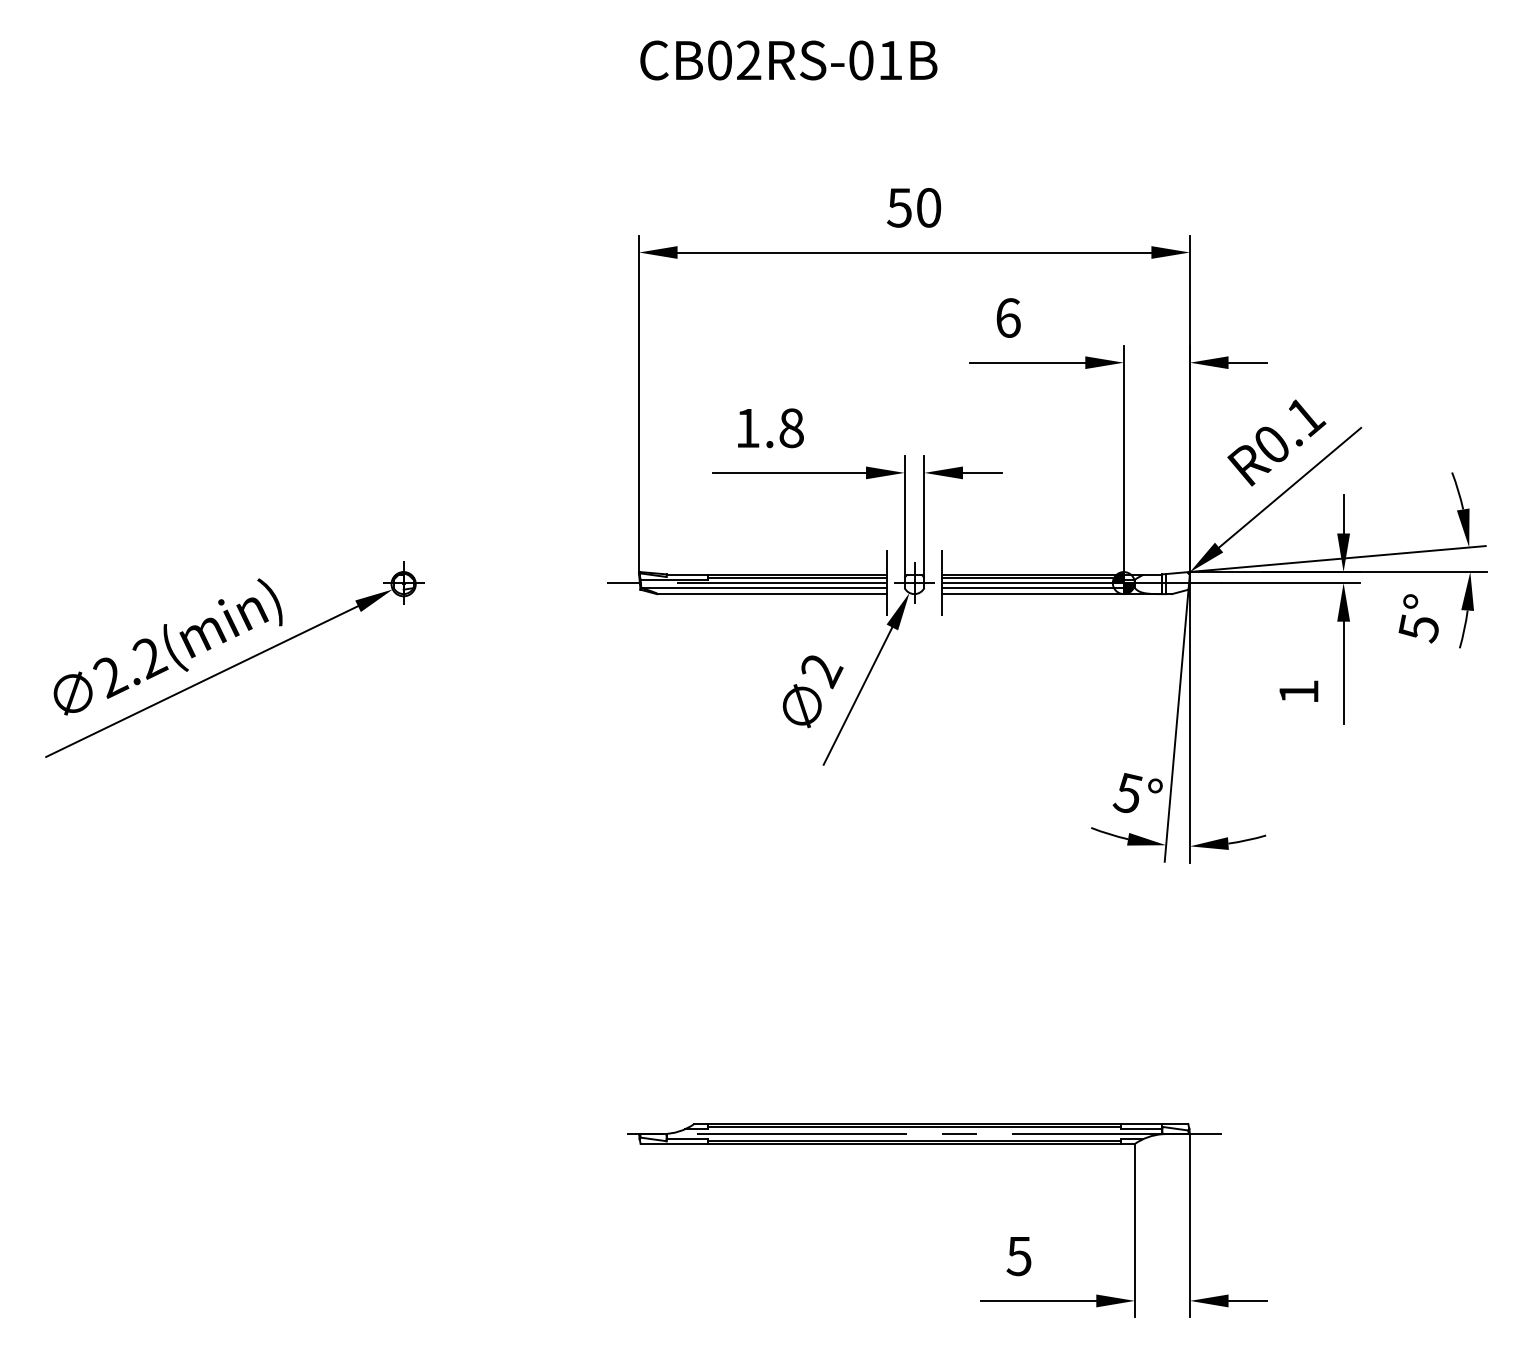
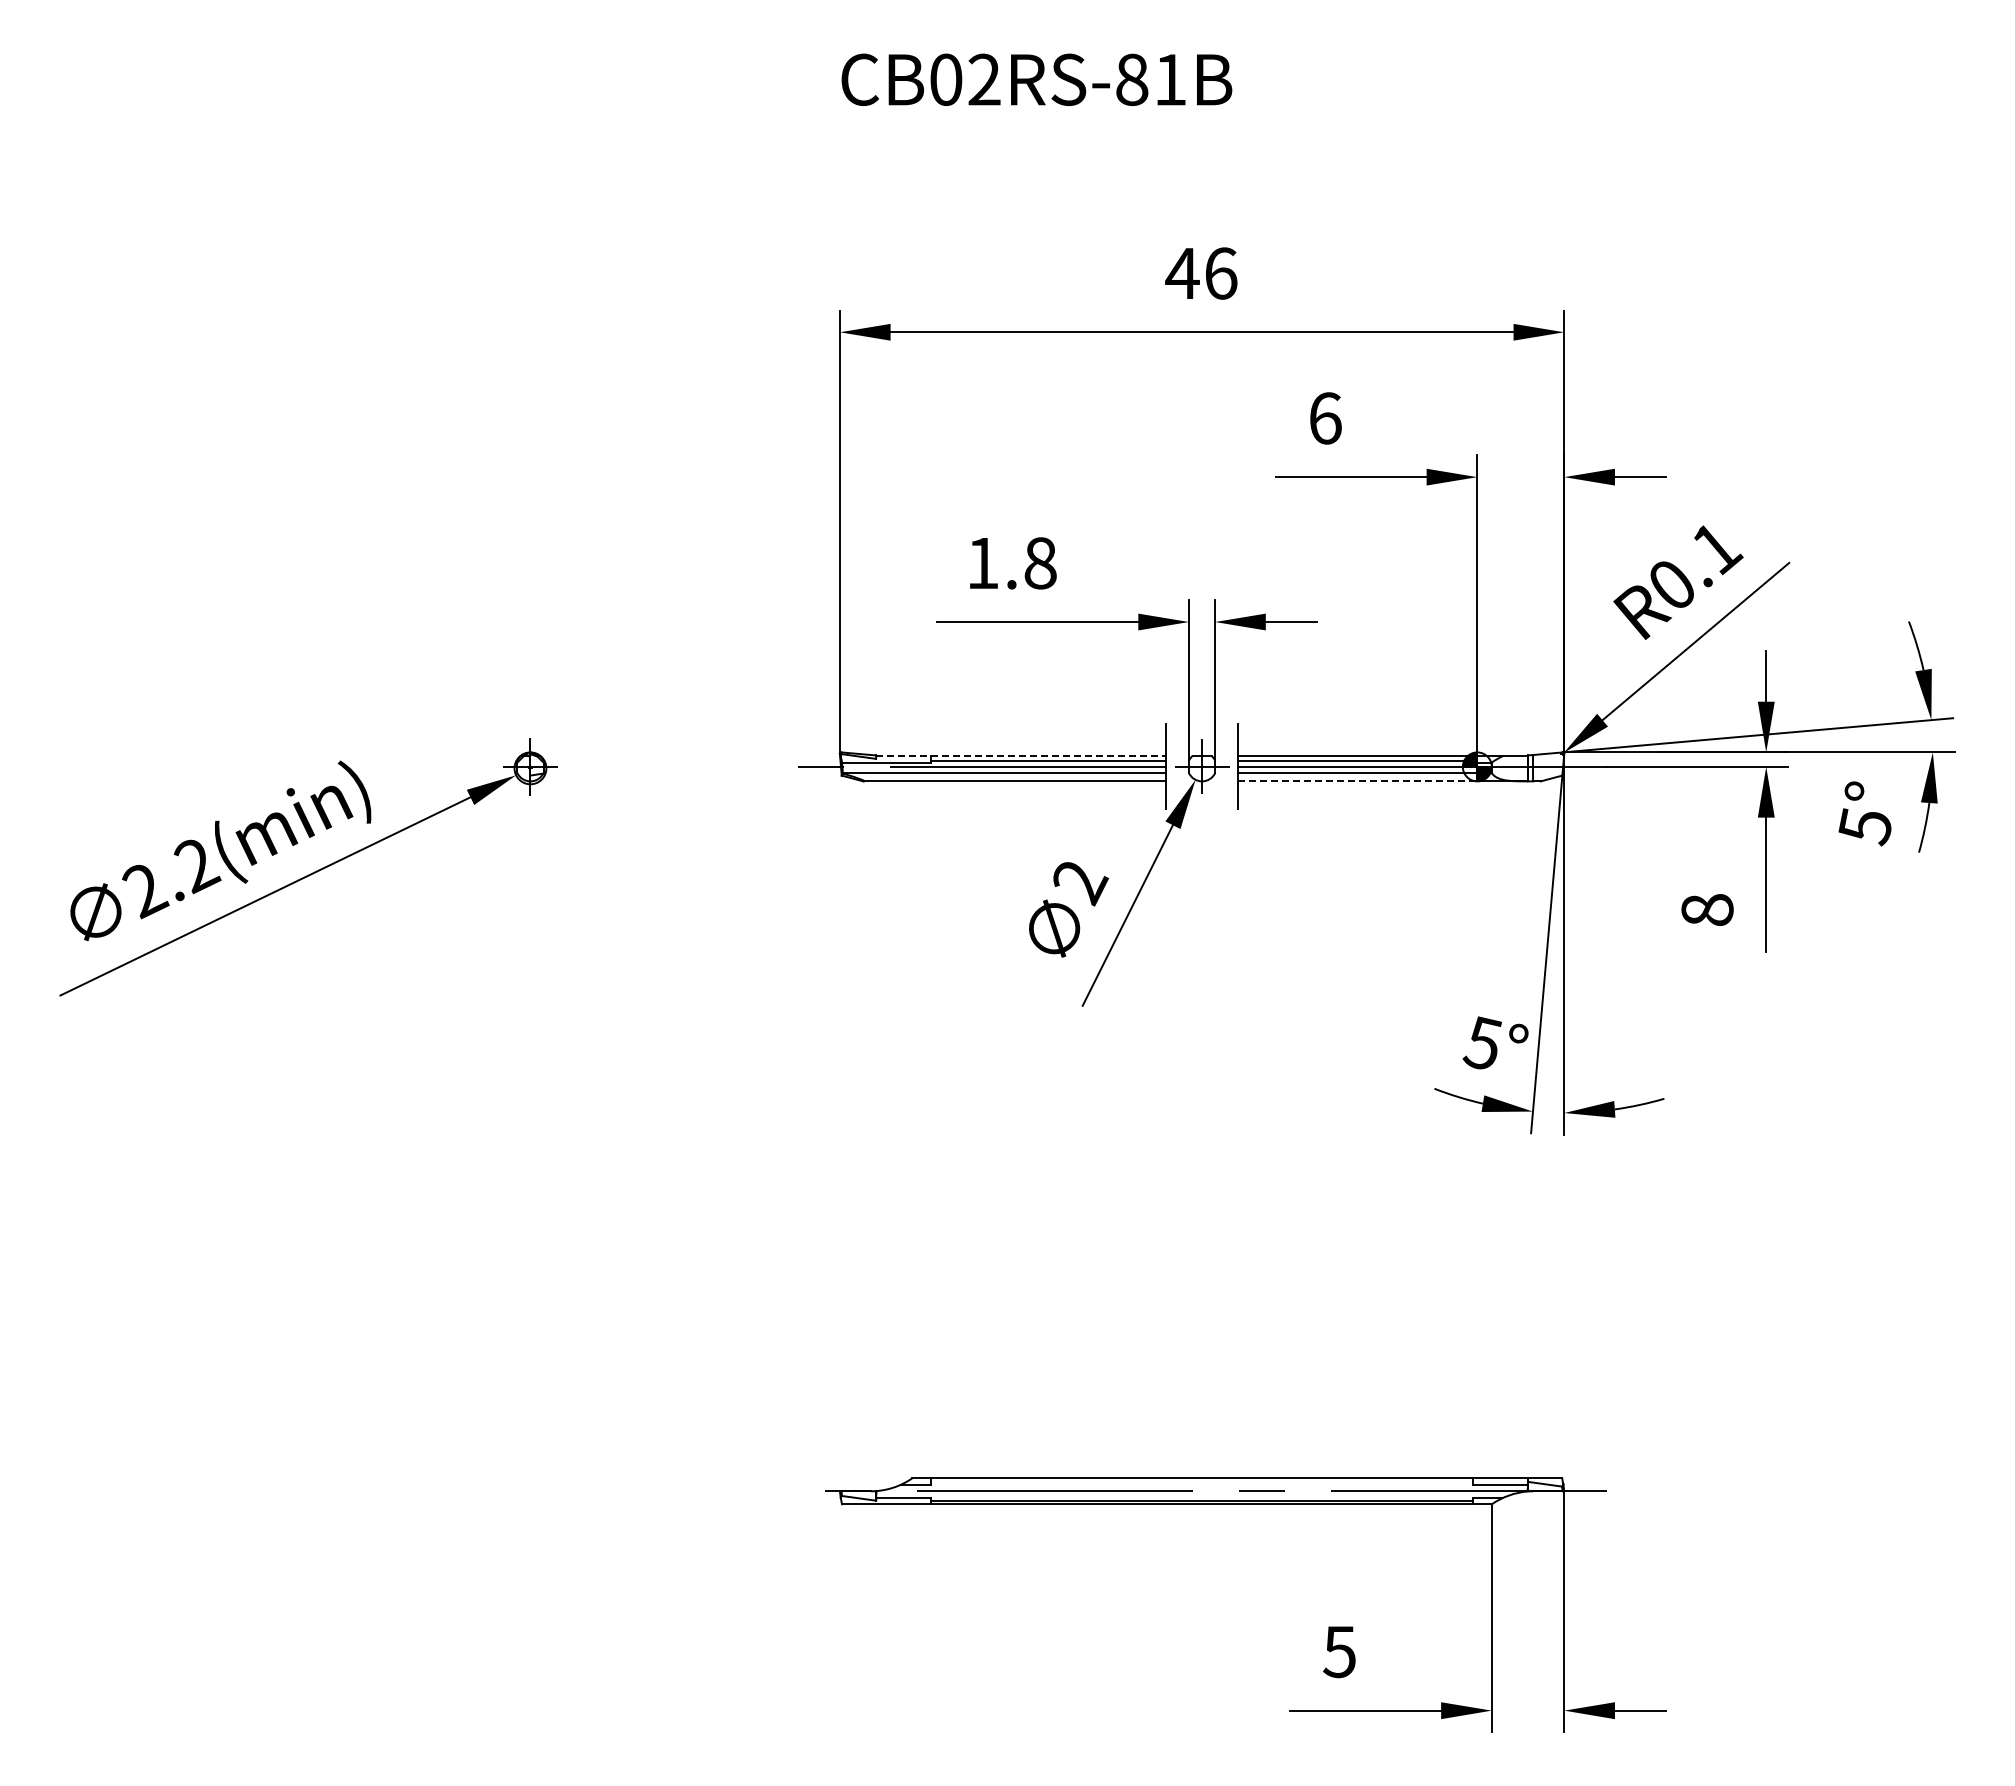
text: (861, 60) -> (1132, 79), CB02RS-01B -> CB02RS-81B
text: (914, 207) -> (1201, 273), 50 -> 46
line: (776, 575) -> (1020, 756), solid -> dashed
line: (1032, 594) -> (1357, 781), solid -> dashed
text: (1298, 691) -> (1707, 909), 1 -> 8
line: (914, 1126) -> (1201, 1481), removed

